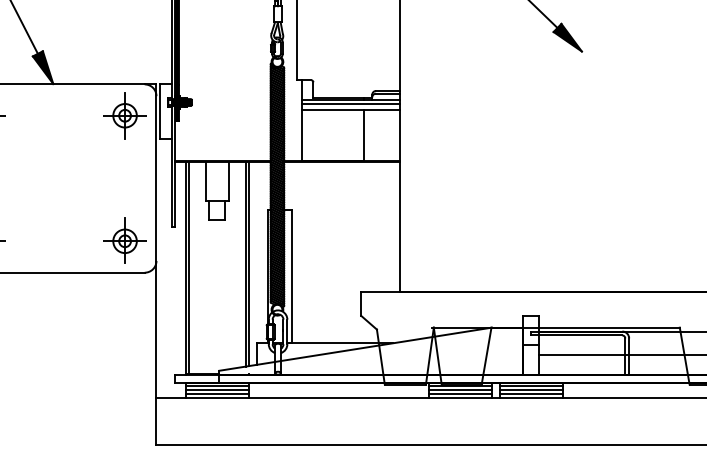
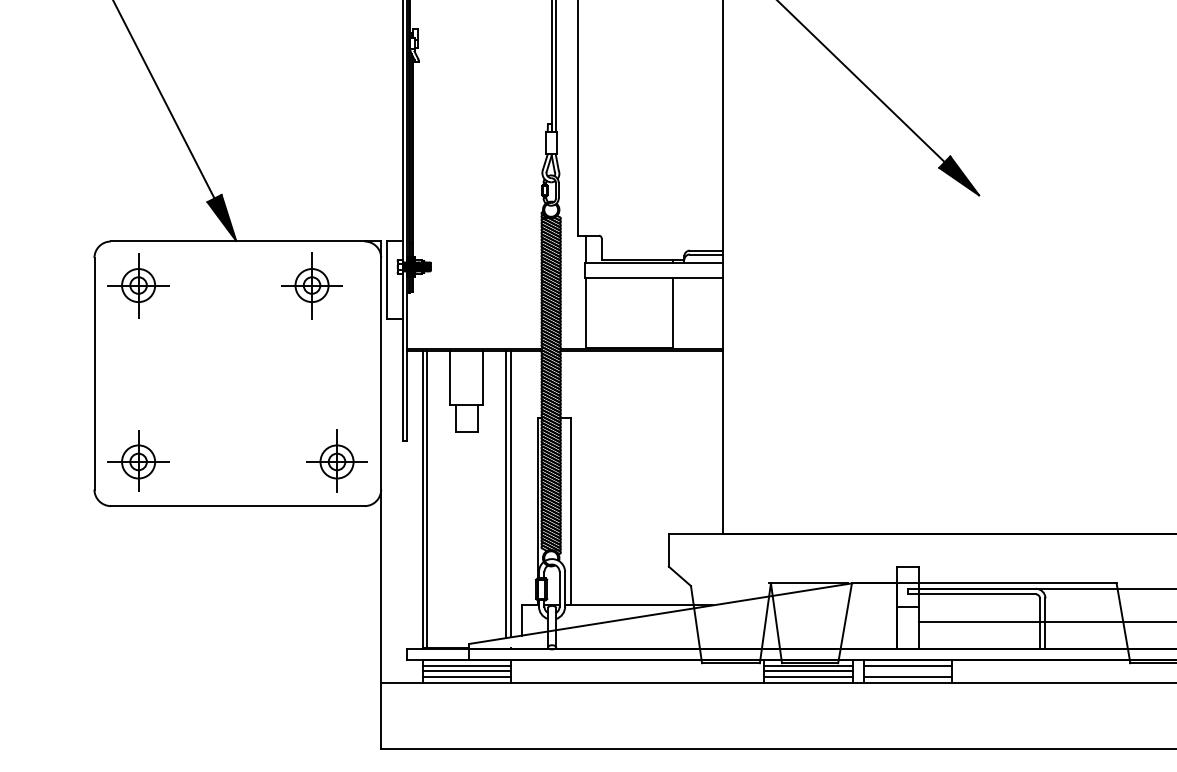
line: (350, 104) -> (653, 269), removed
part: (124, 115) -> (311, 285), moved
line: (531, 390) -> (907, 671), removed

